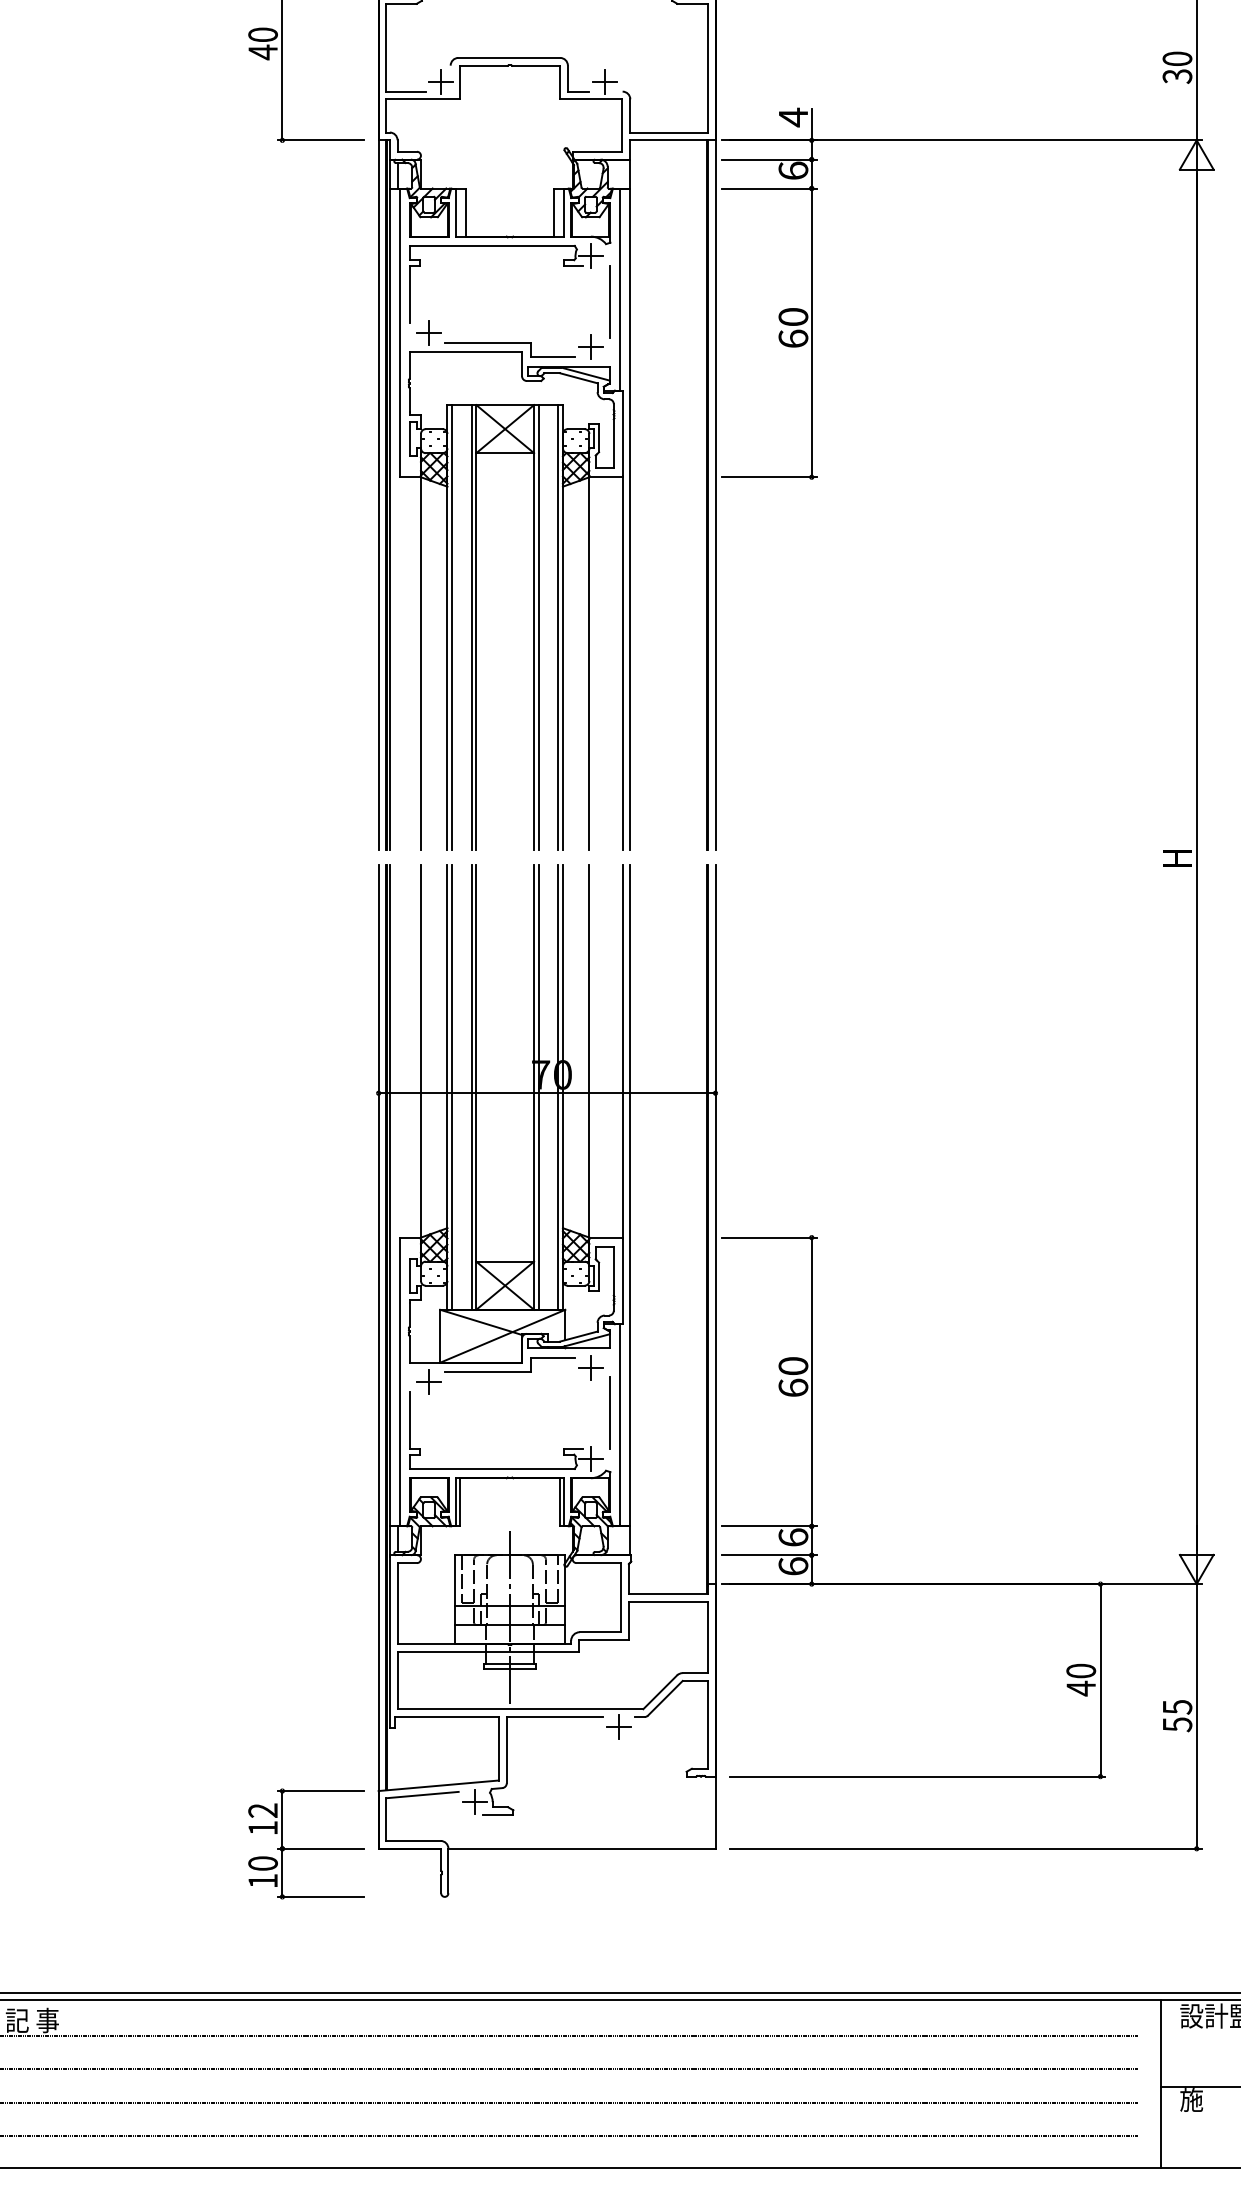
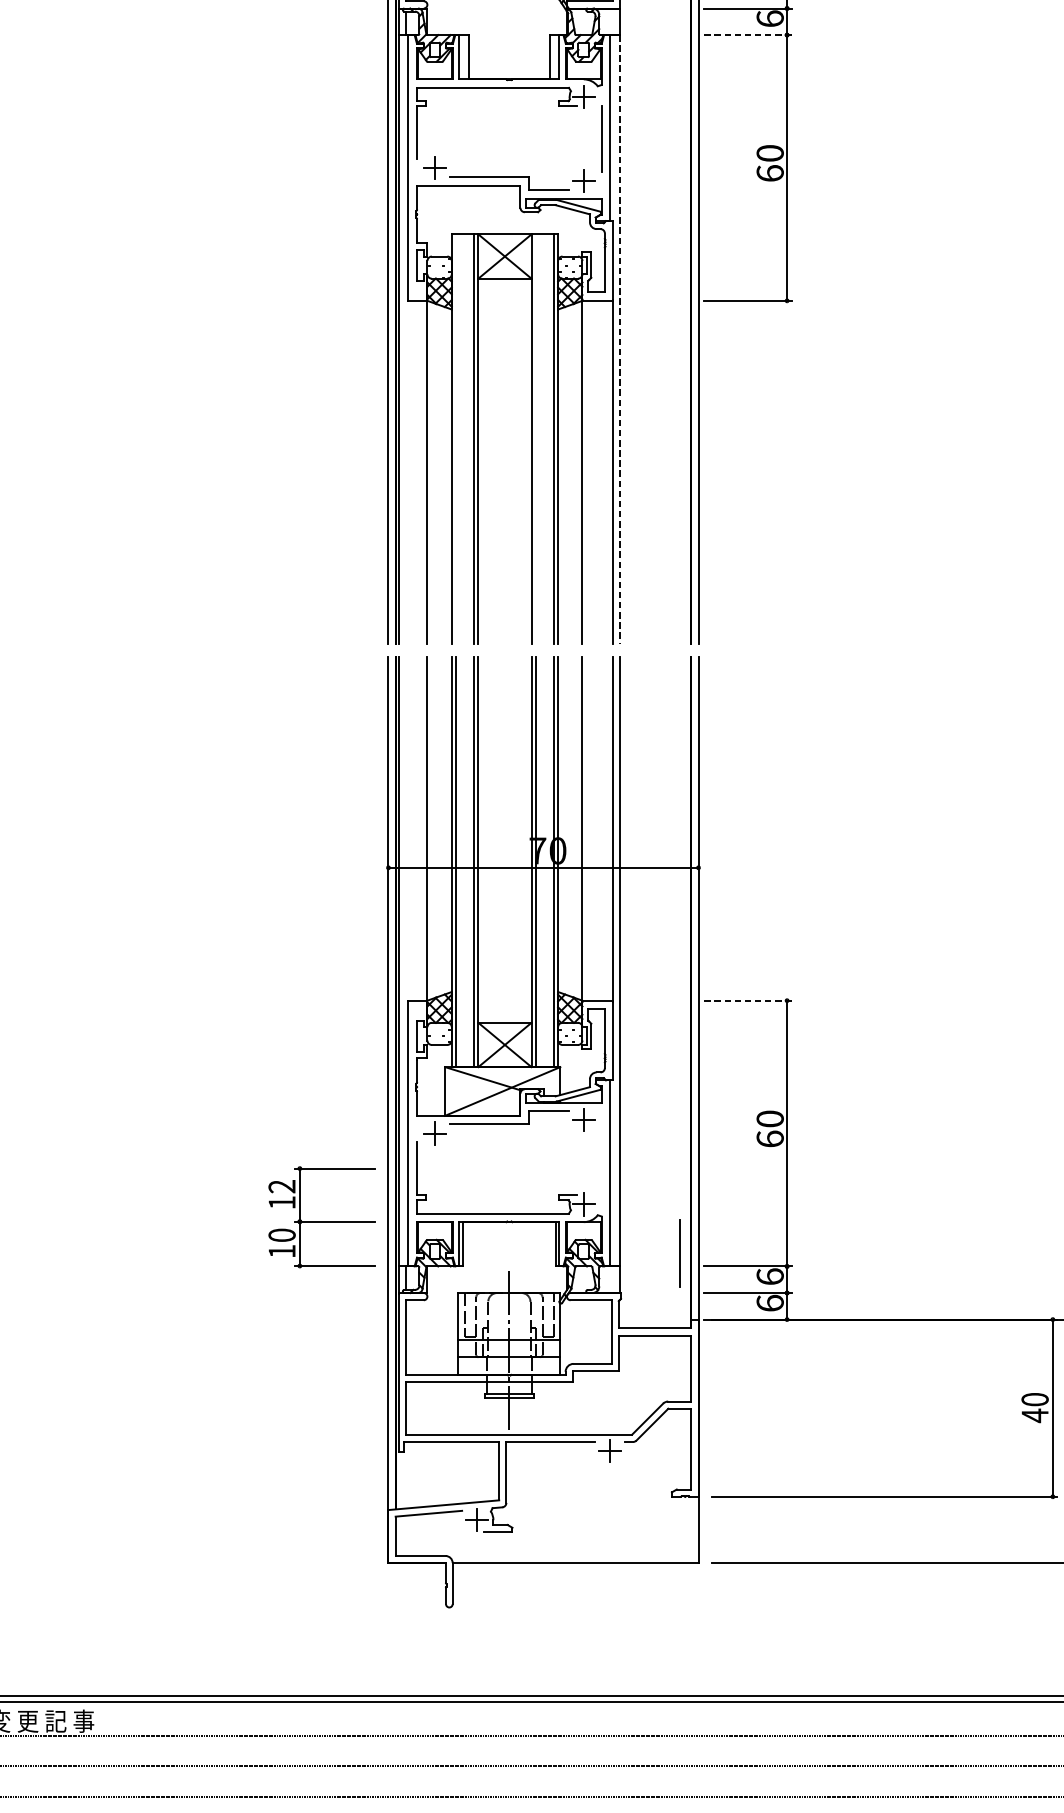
line: (769, 188) -> (748, 35), solid -> dashed
line: (630, 519) -> (620, 339), solid -> dashed
line: (452, 627) -> (456, 439), removed
line: (538, 627) -> (535, 439), removed
line: (769, 1237) -> (748, 1000), solid -> dashed
line: (609, 1412) -> (679, 1252), moved
part: (306, 1843) -> (322, 1216), moved

